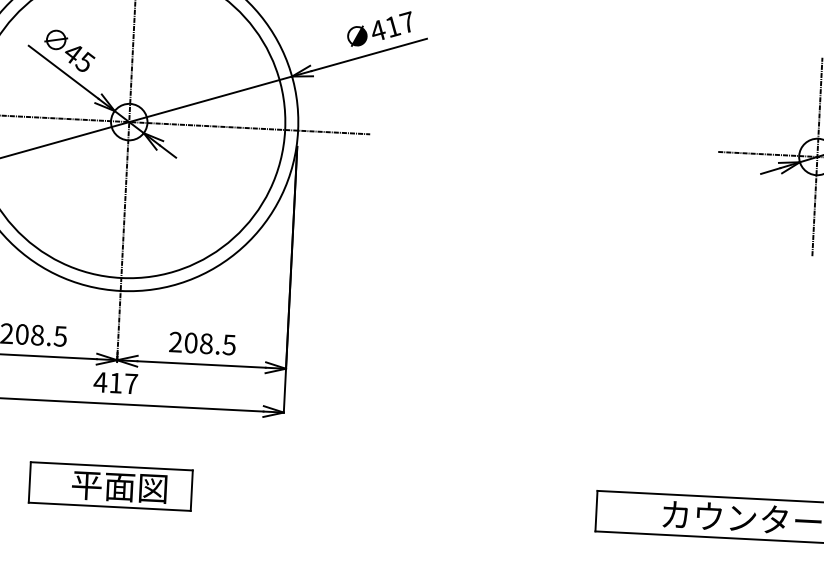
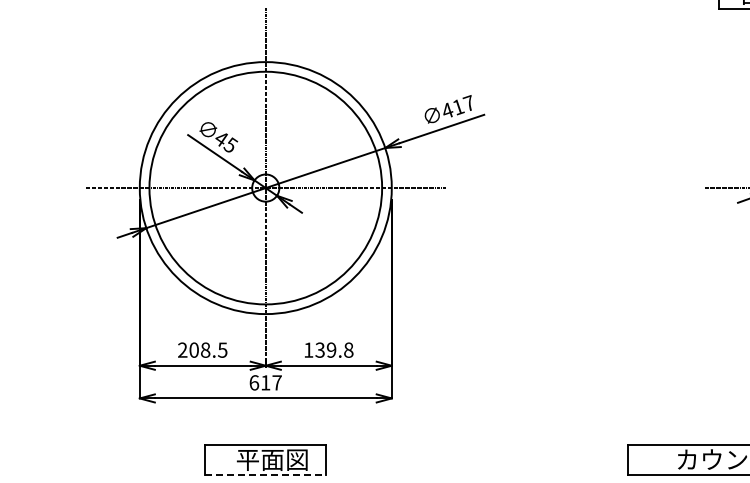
text: (202, 342) -> (328, 349), 208.5 -> 139.8
text: (100, 381) -> (254, 382), 417 -> 617
line: (110, 507) -> (266, 475), solid -> dashed

